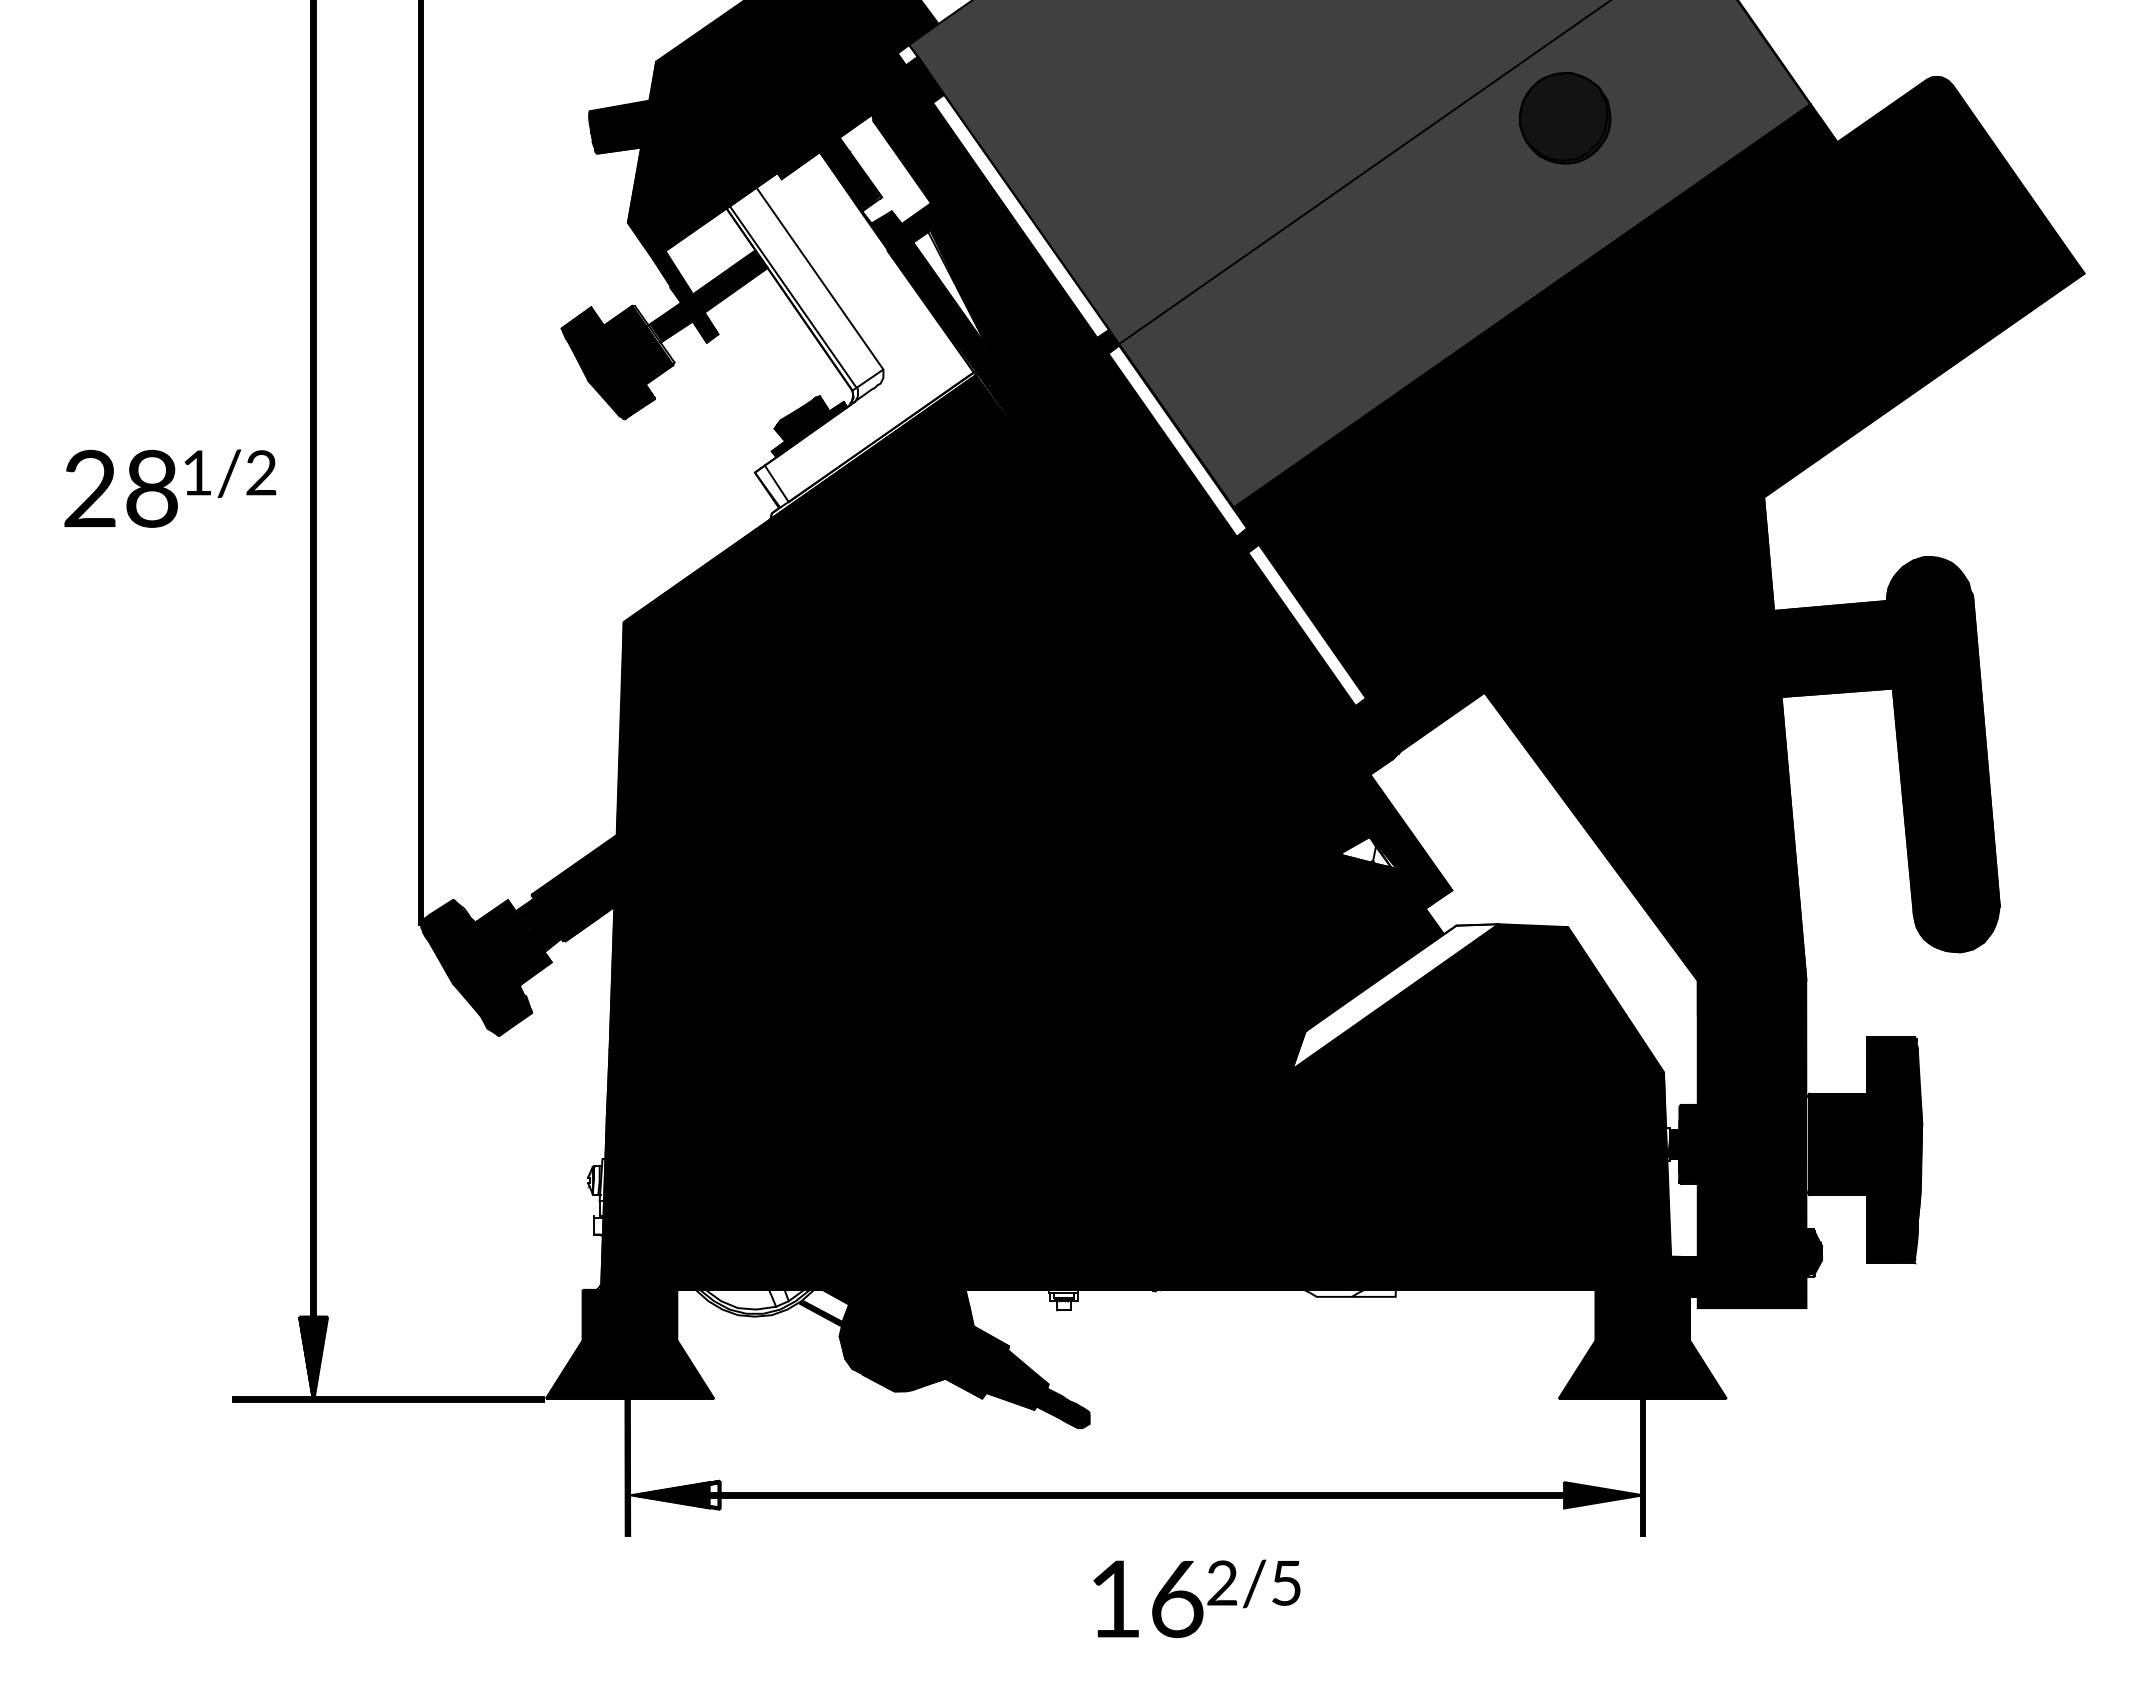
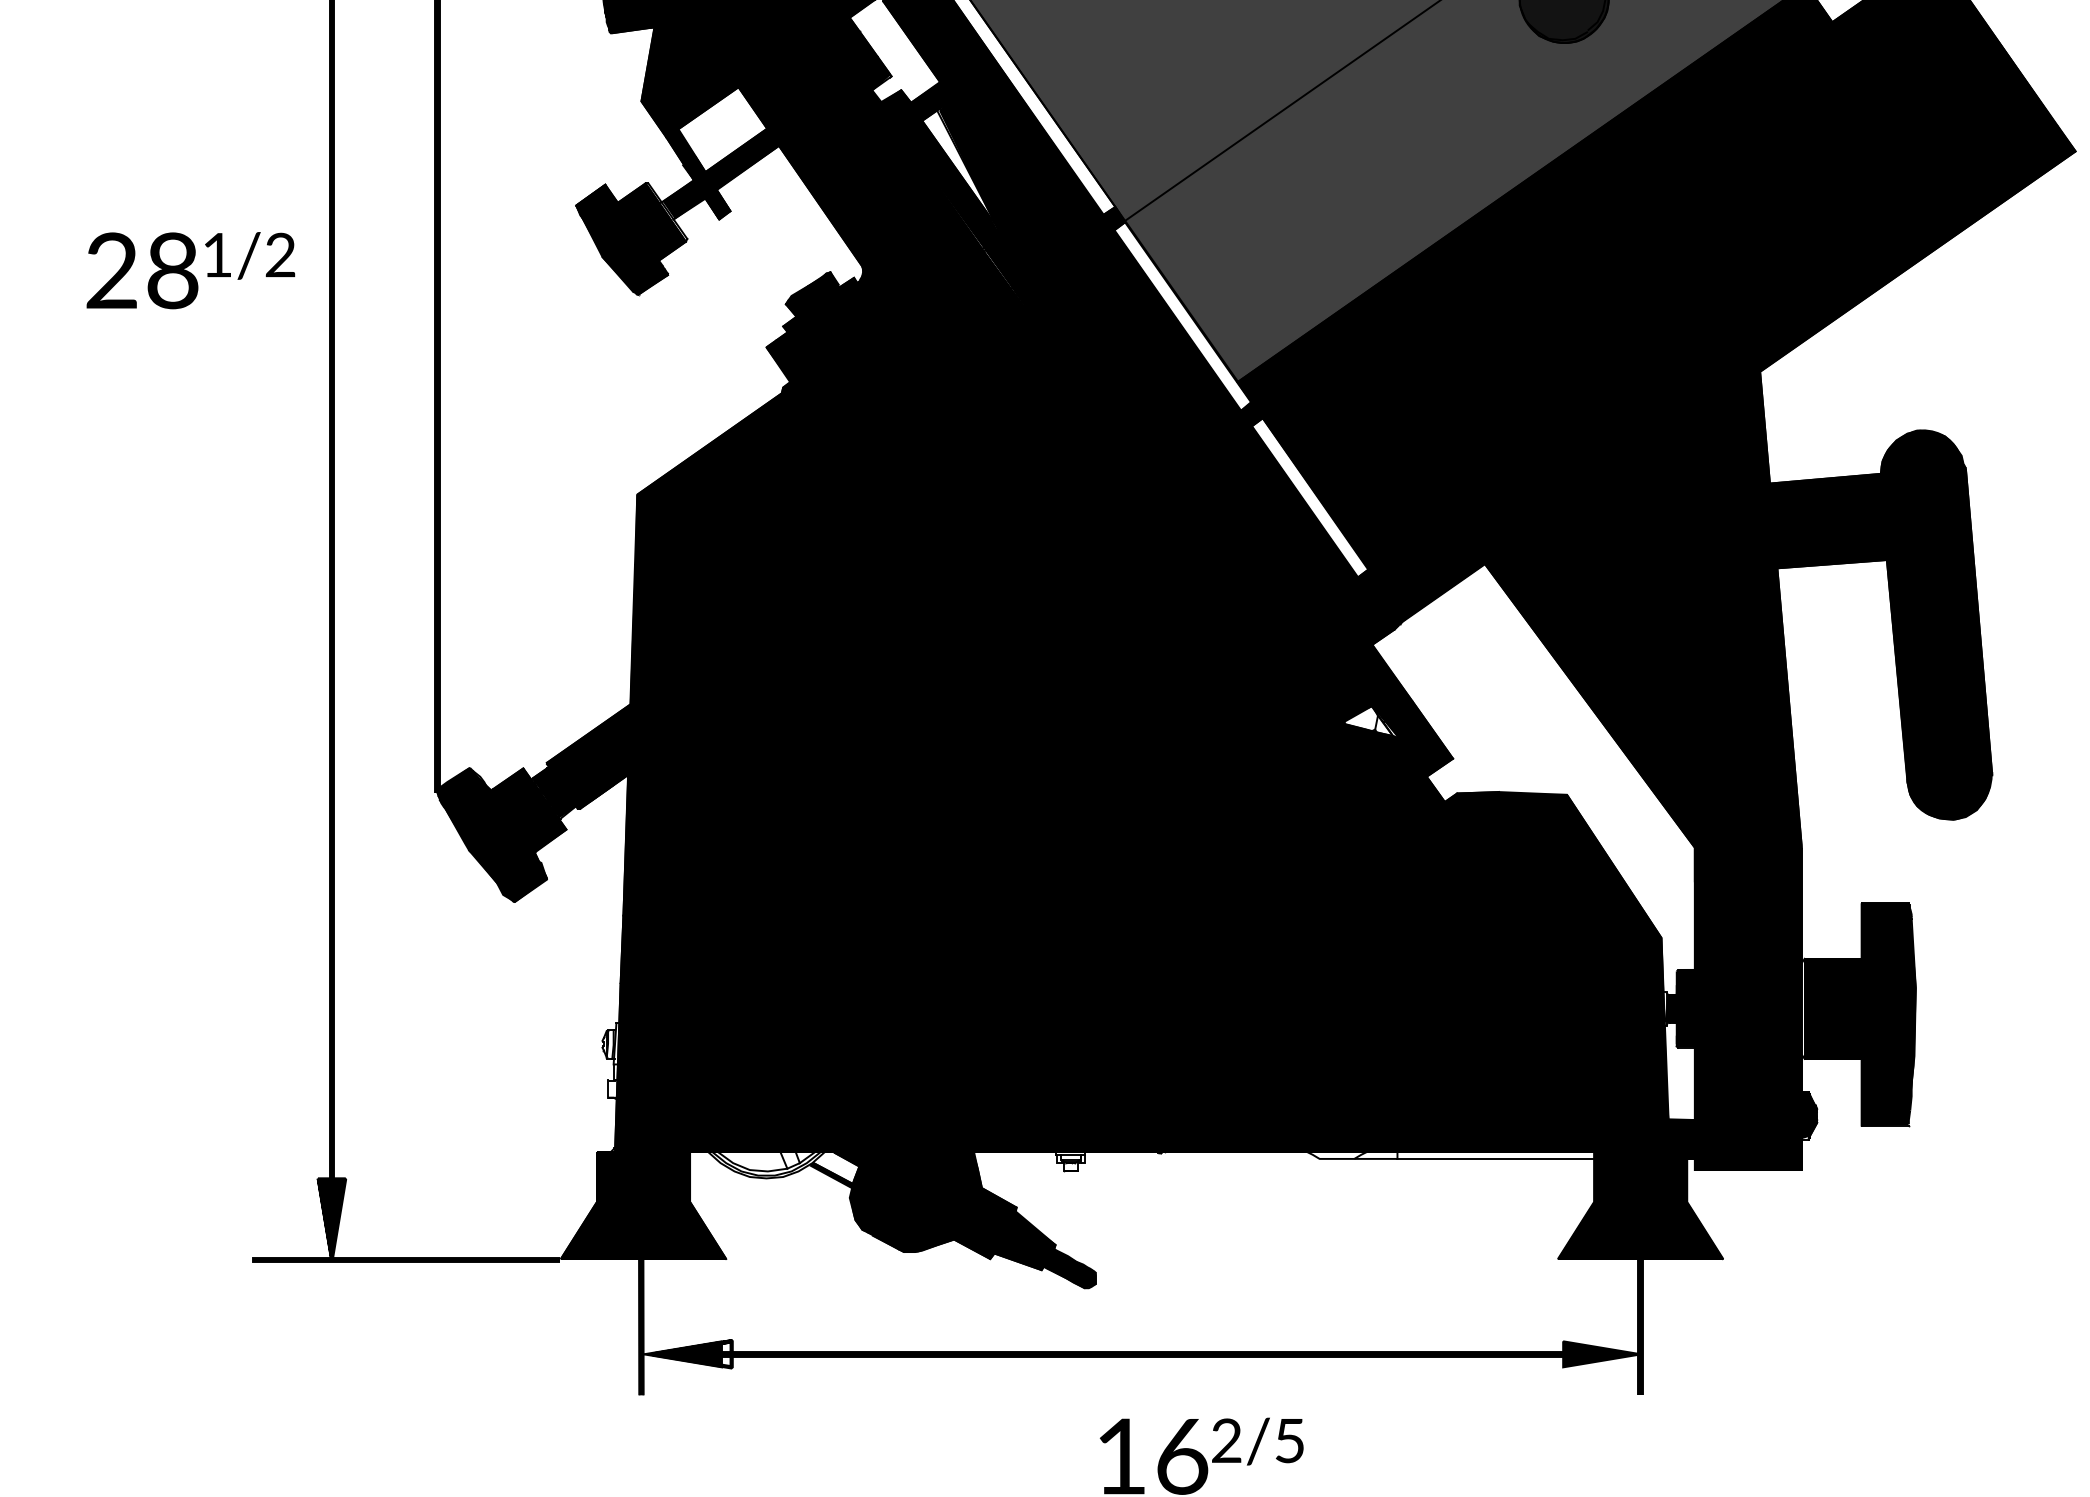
fill: (850, 335) -> (860, 212), added
text: (170, 488) -> (191, 270), moved
fill: (1394, 998) -> (1396, 865), added
line: (1495, 1296) -> (1495, 1158), added

